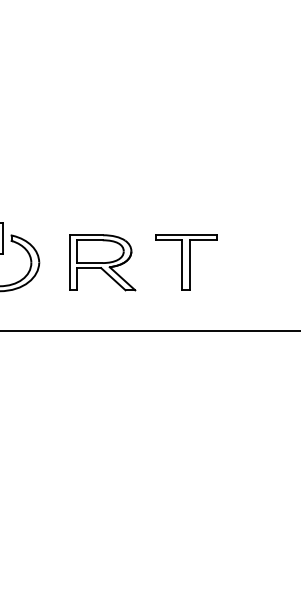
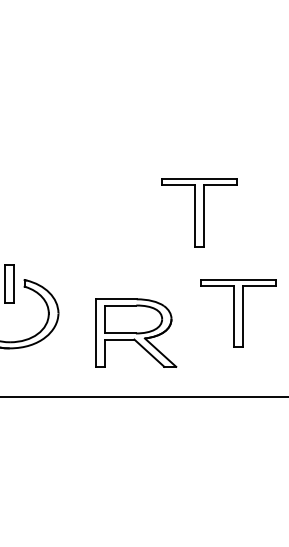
part: (154, 180) -> (199, 212), added
part: (102, 262) -> (136, 332), moved

